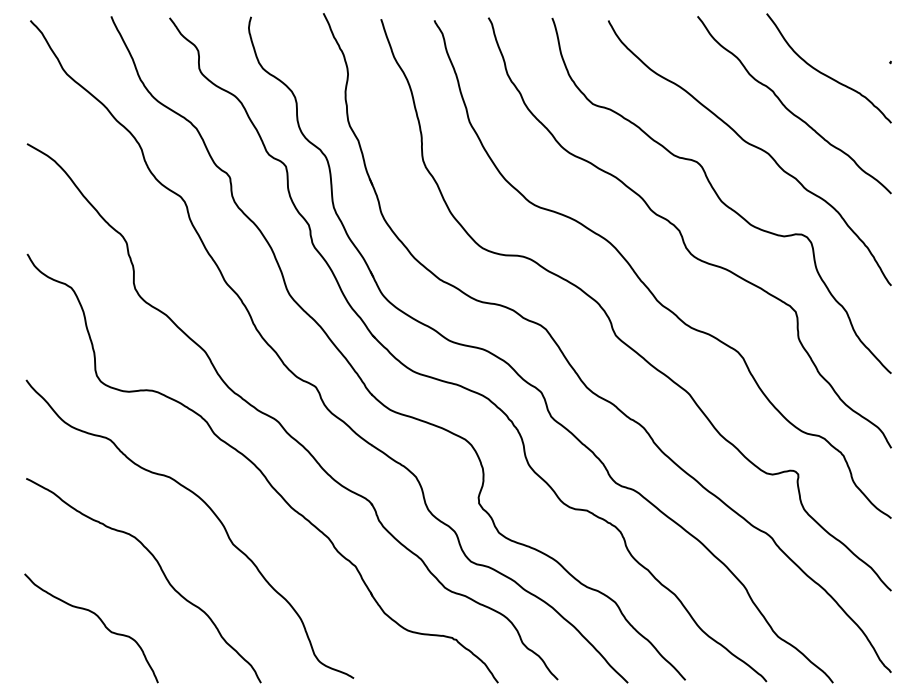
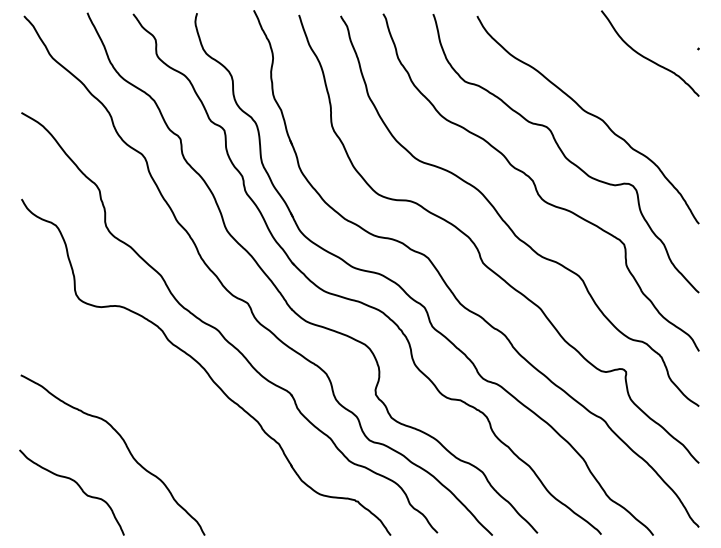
curve: (789, 109) -> (619, 85), removed
curve: (209, 509) -> (164, 399), removed

